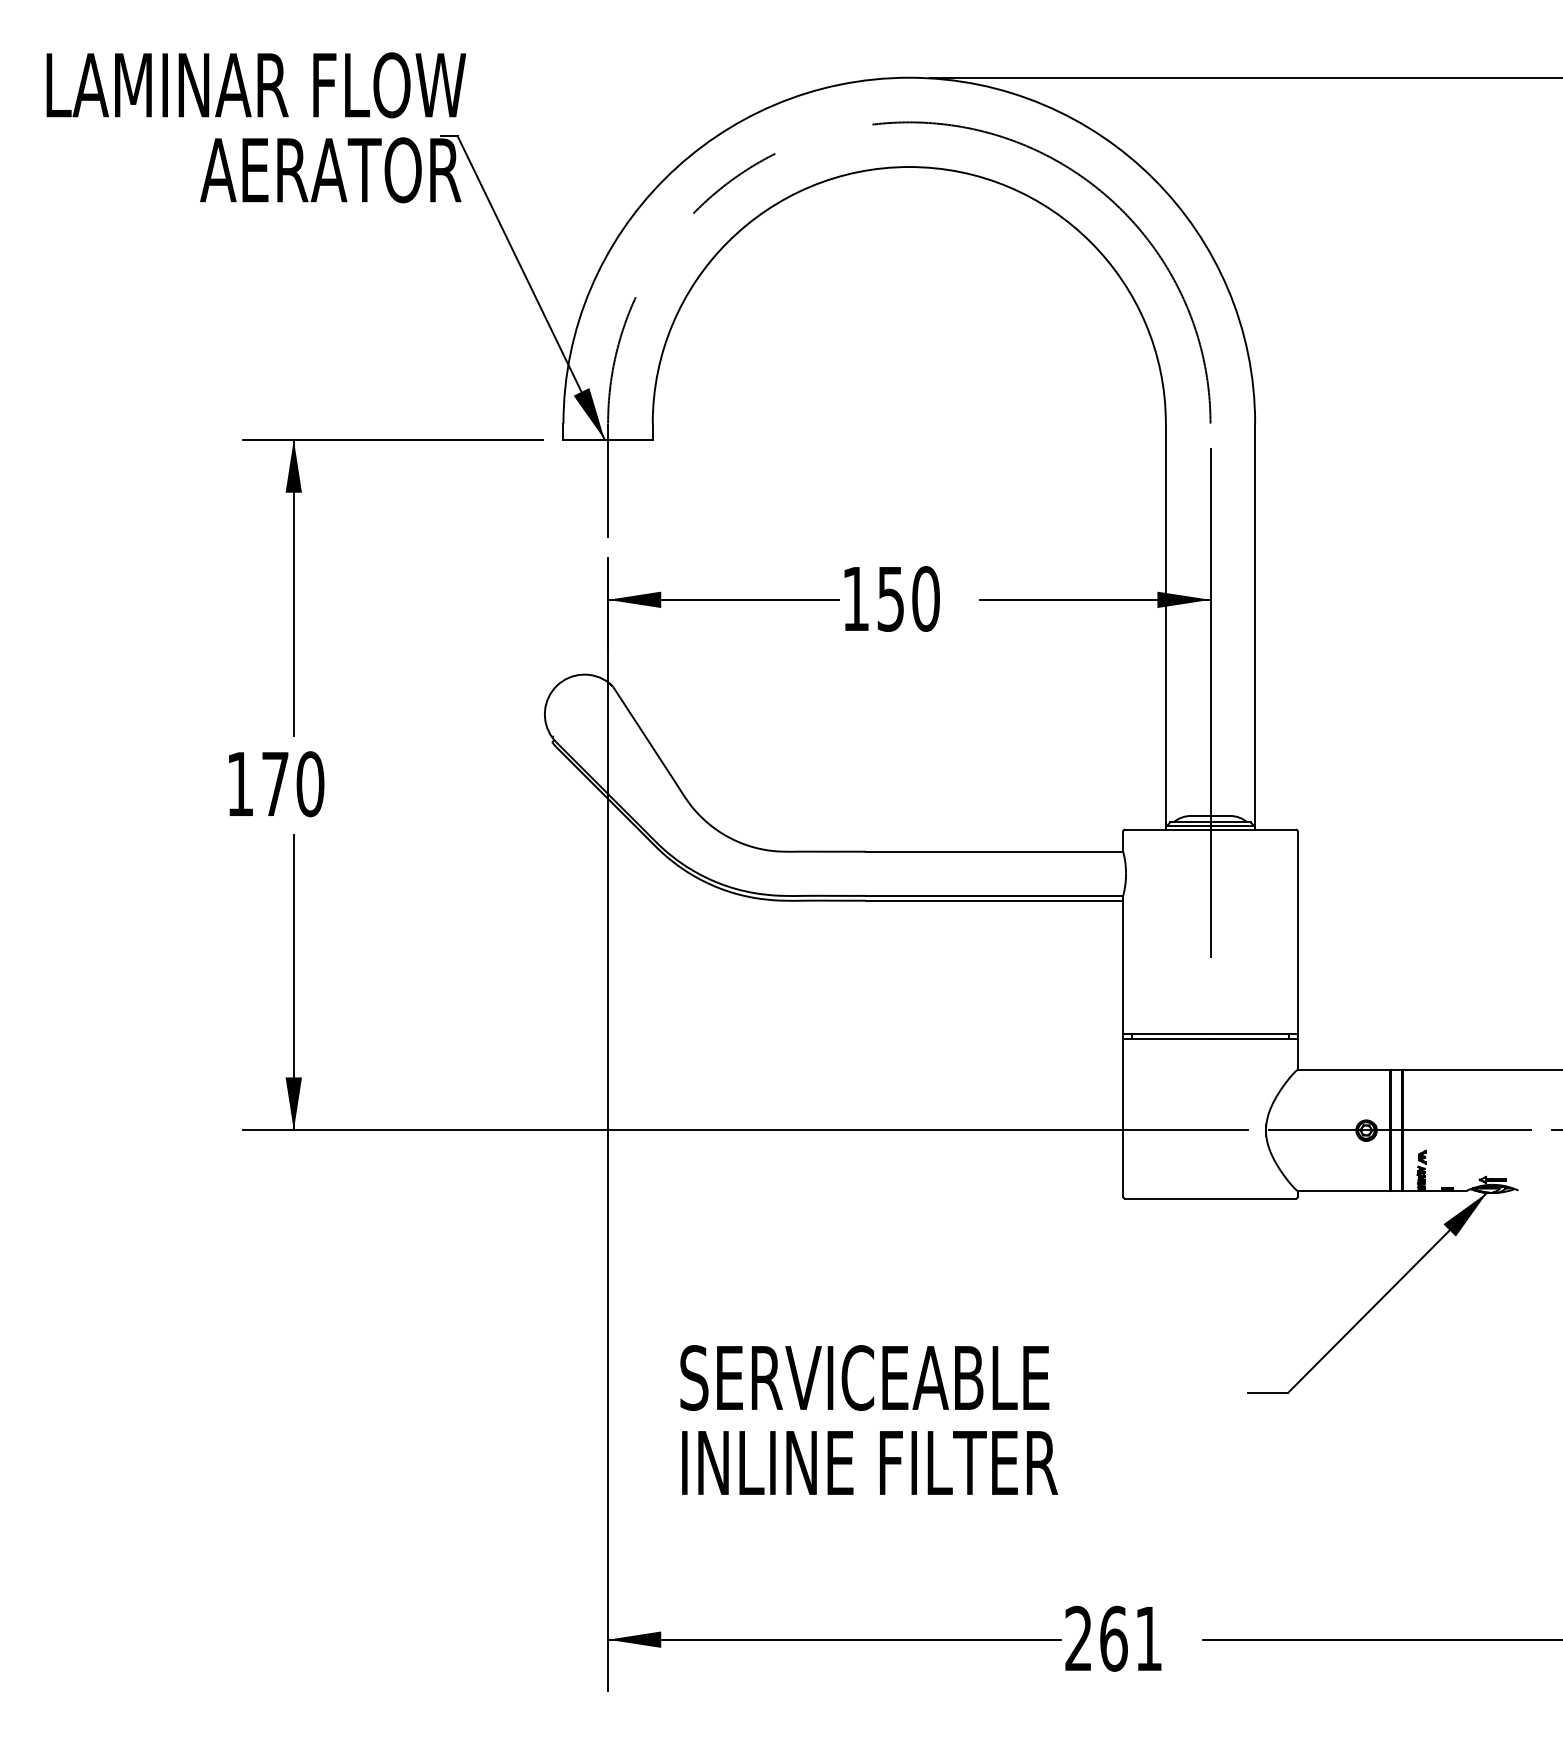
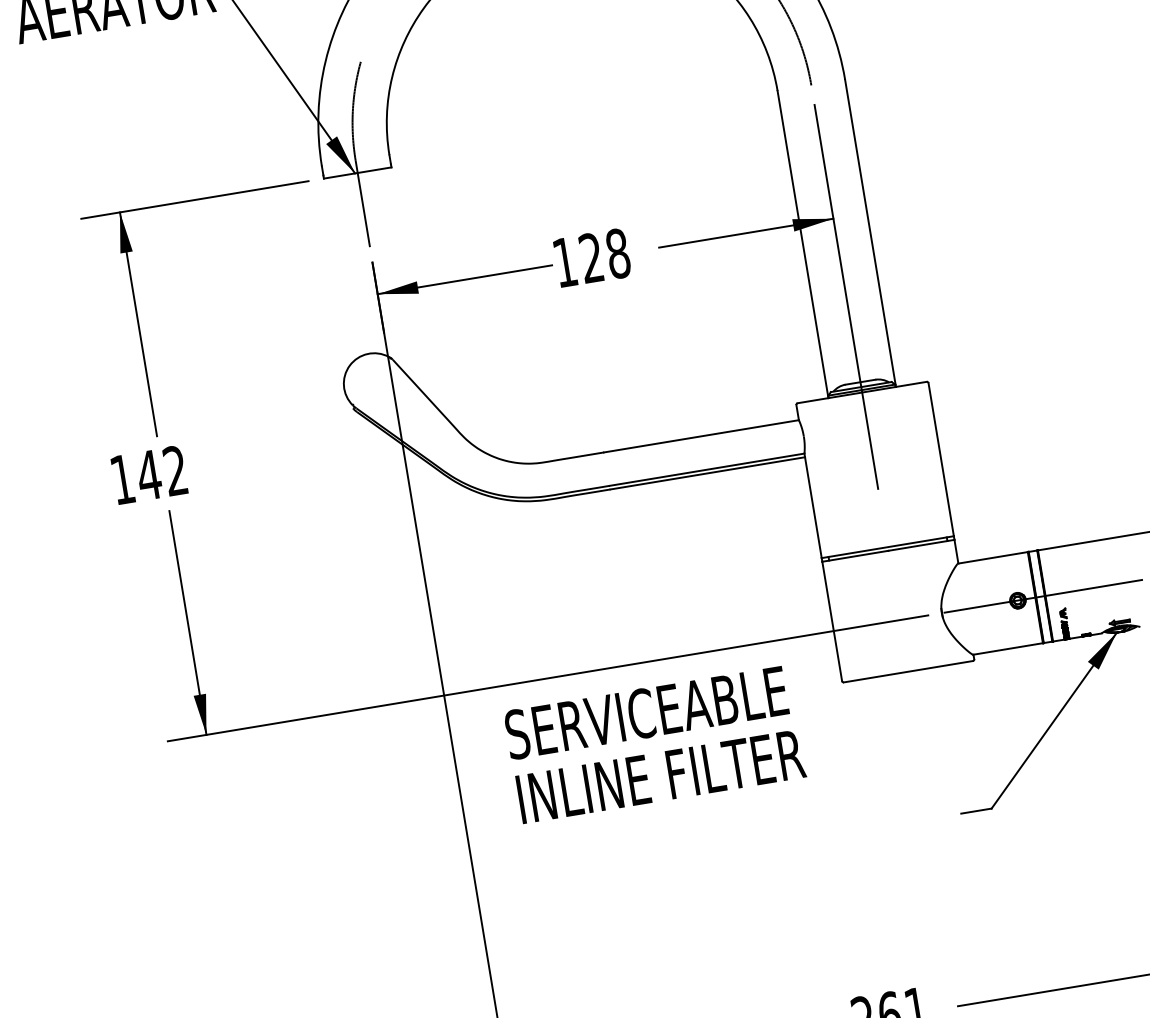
text: (908, 598) -> (604, 255), 150 -> 128
text: (292, 784) -> (162, 473), 170 -> 142
text: (868, 1419) -> (654, 743), moved

